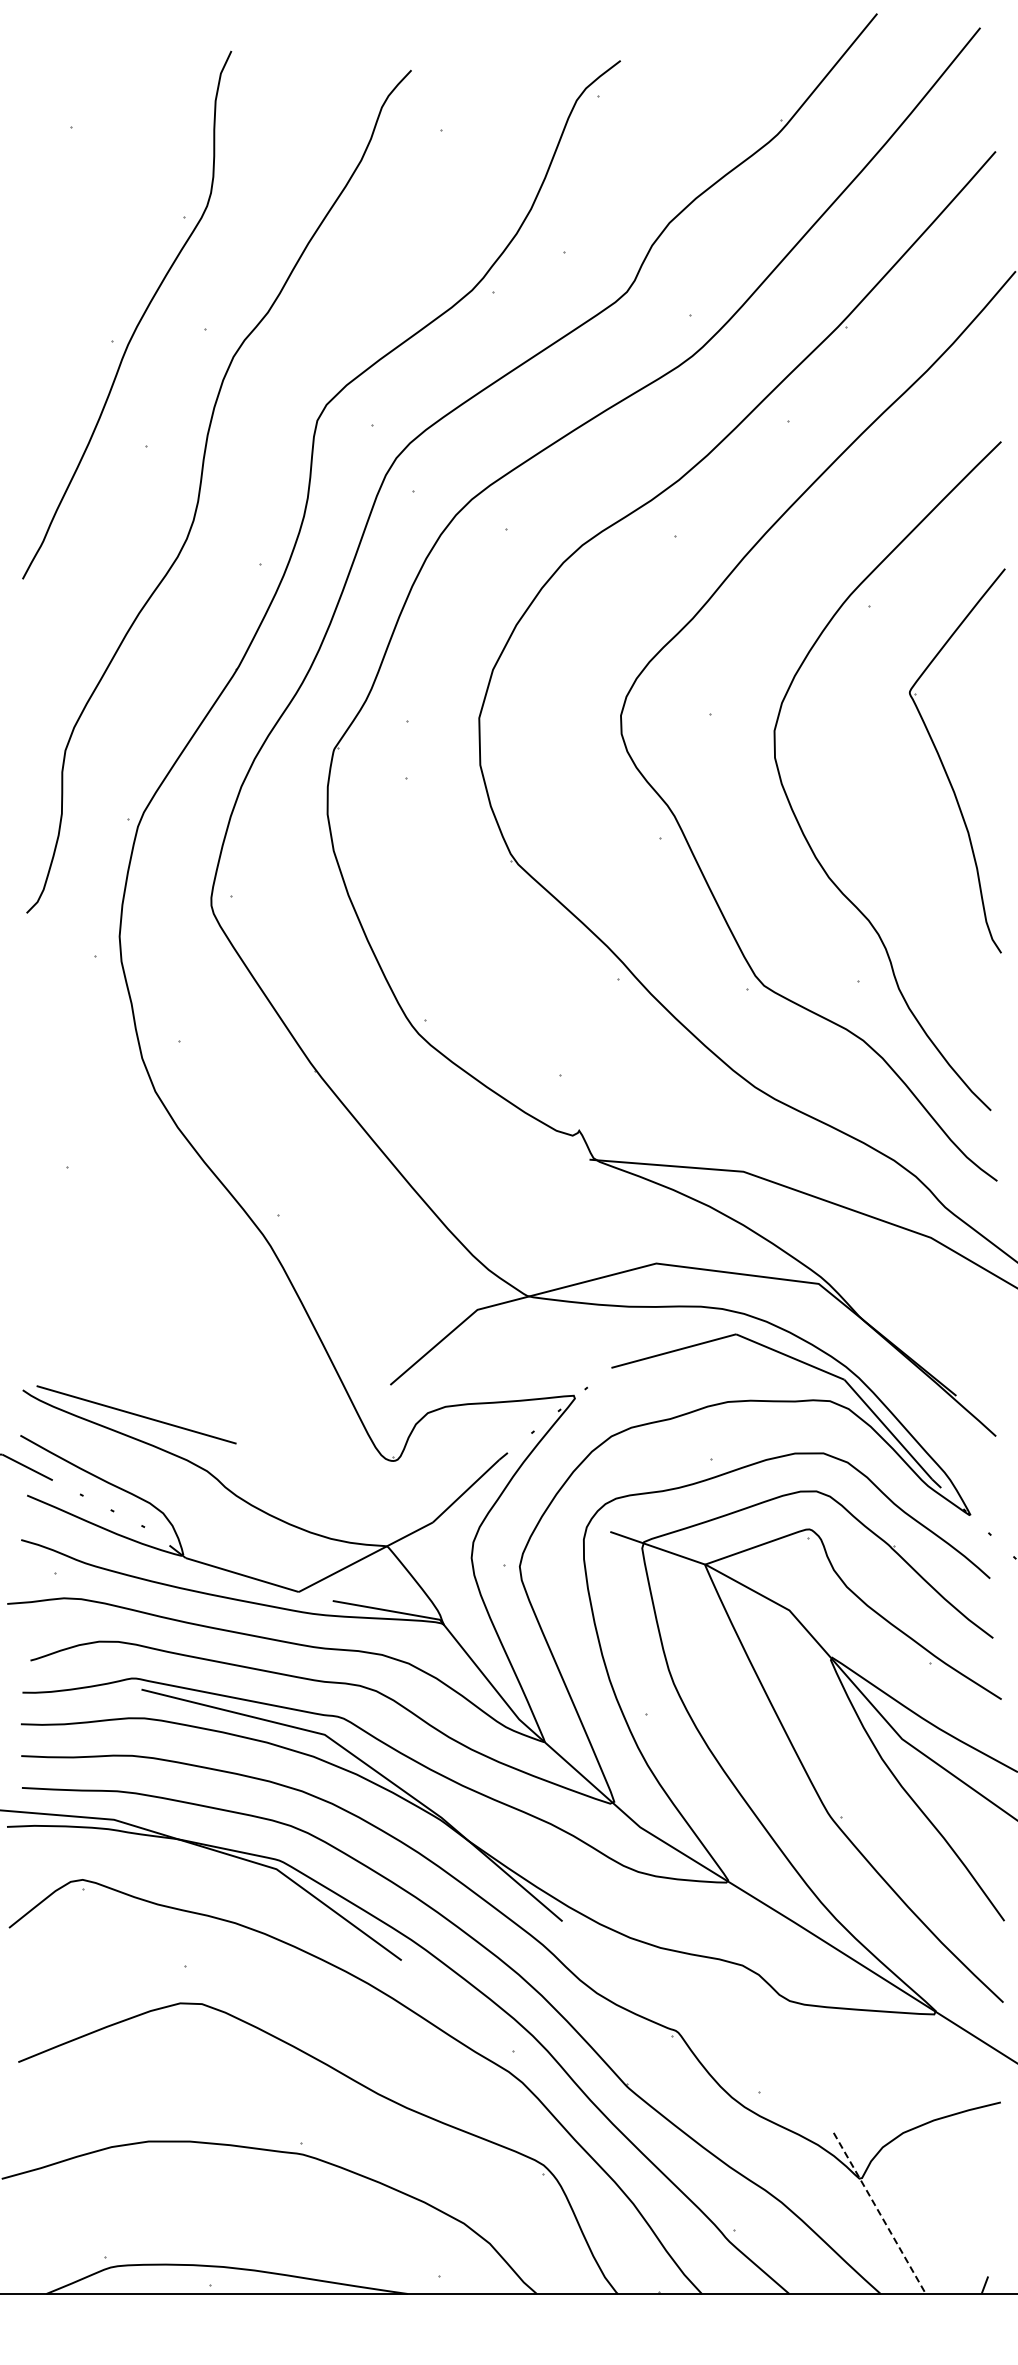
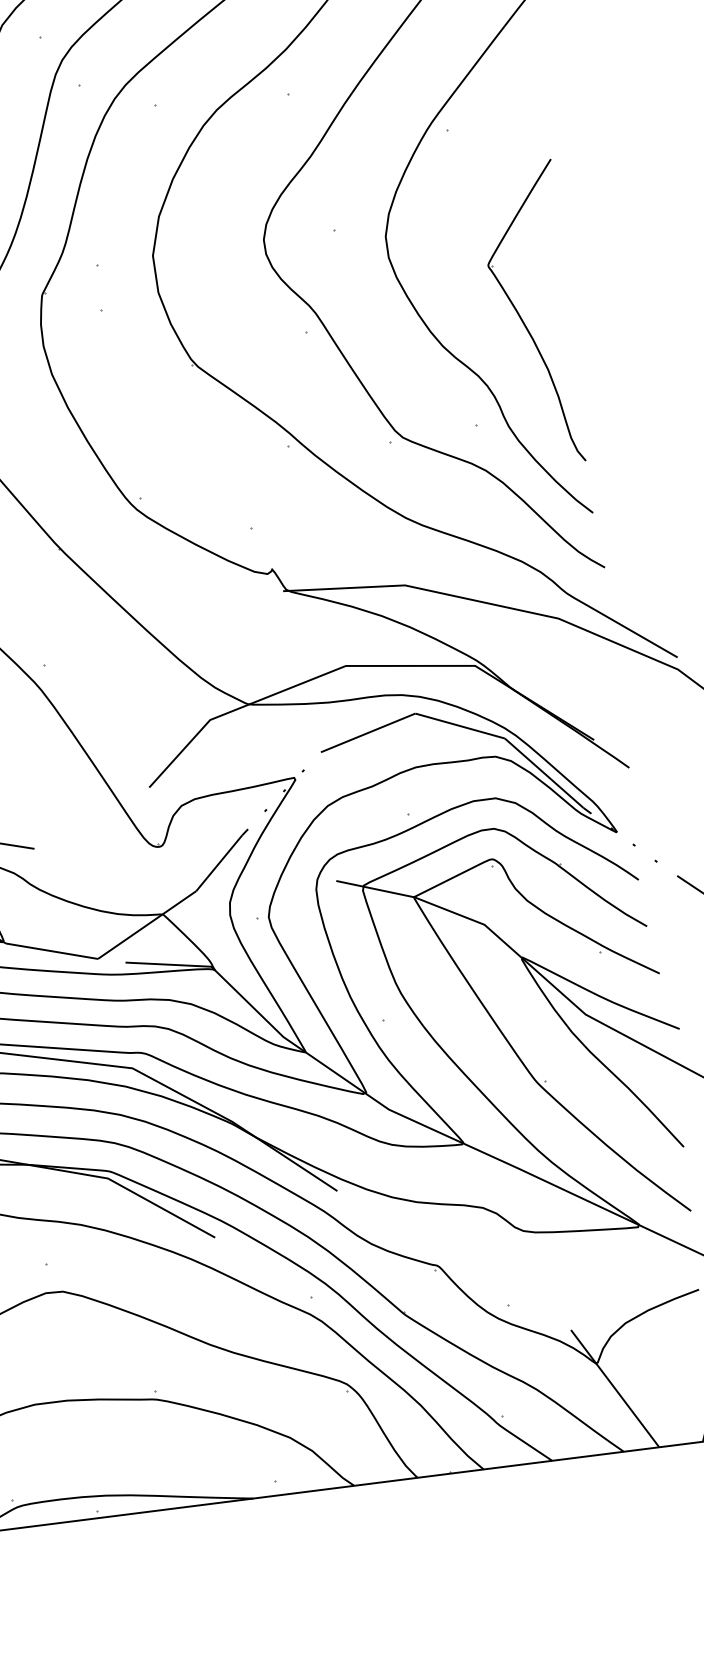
part: (943, 763) -> (521, 317), moved
line: (879, 2213) -> (614, 1388), dashed -> solid

